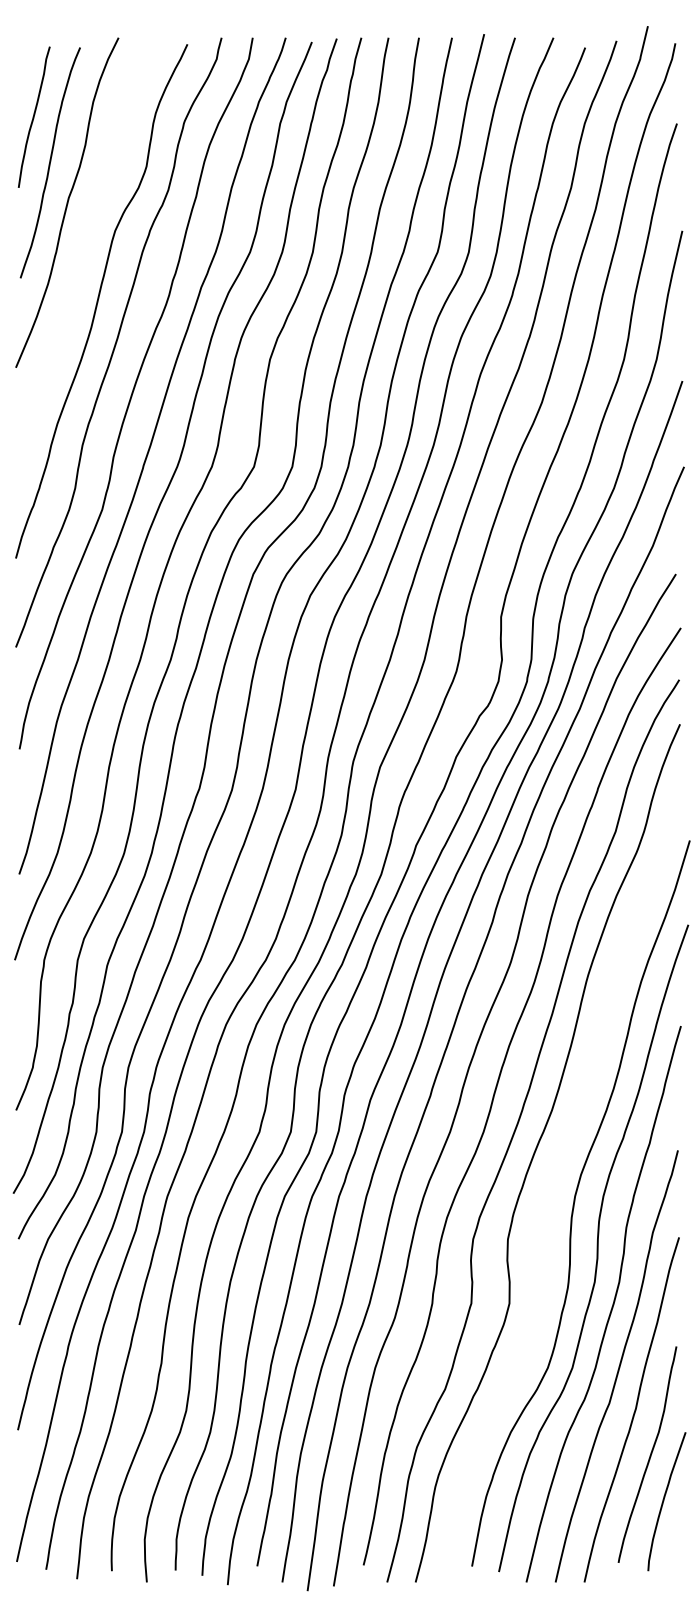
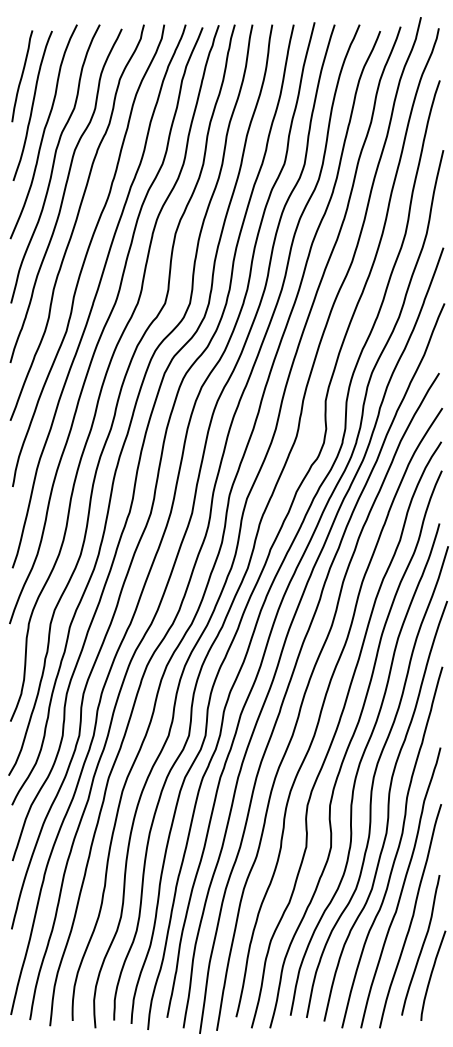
curve: (83, 251) -> (54, 163), added
curve: (553, 1182) -> (359, 768), added

